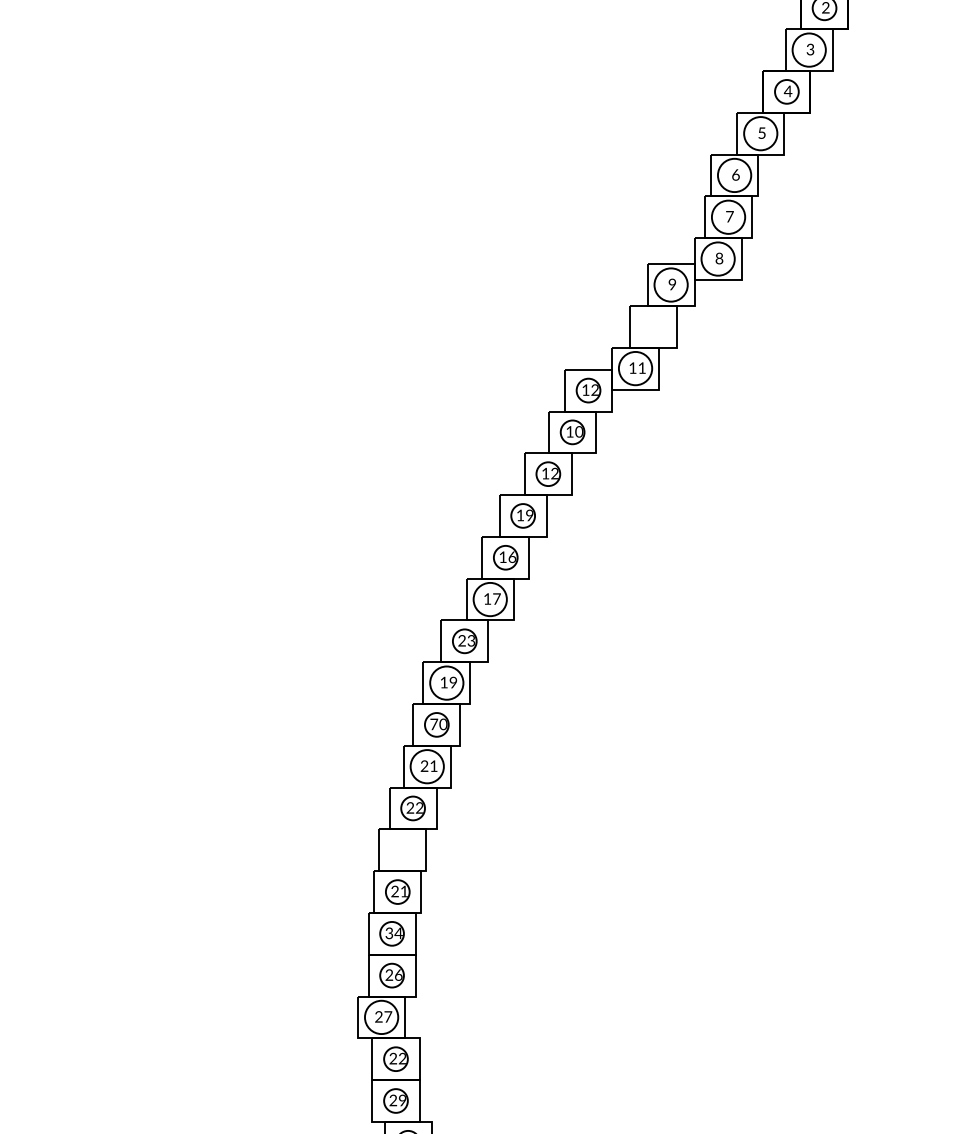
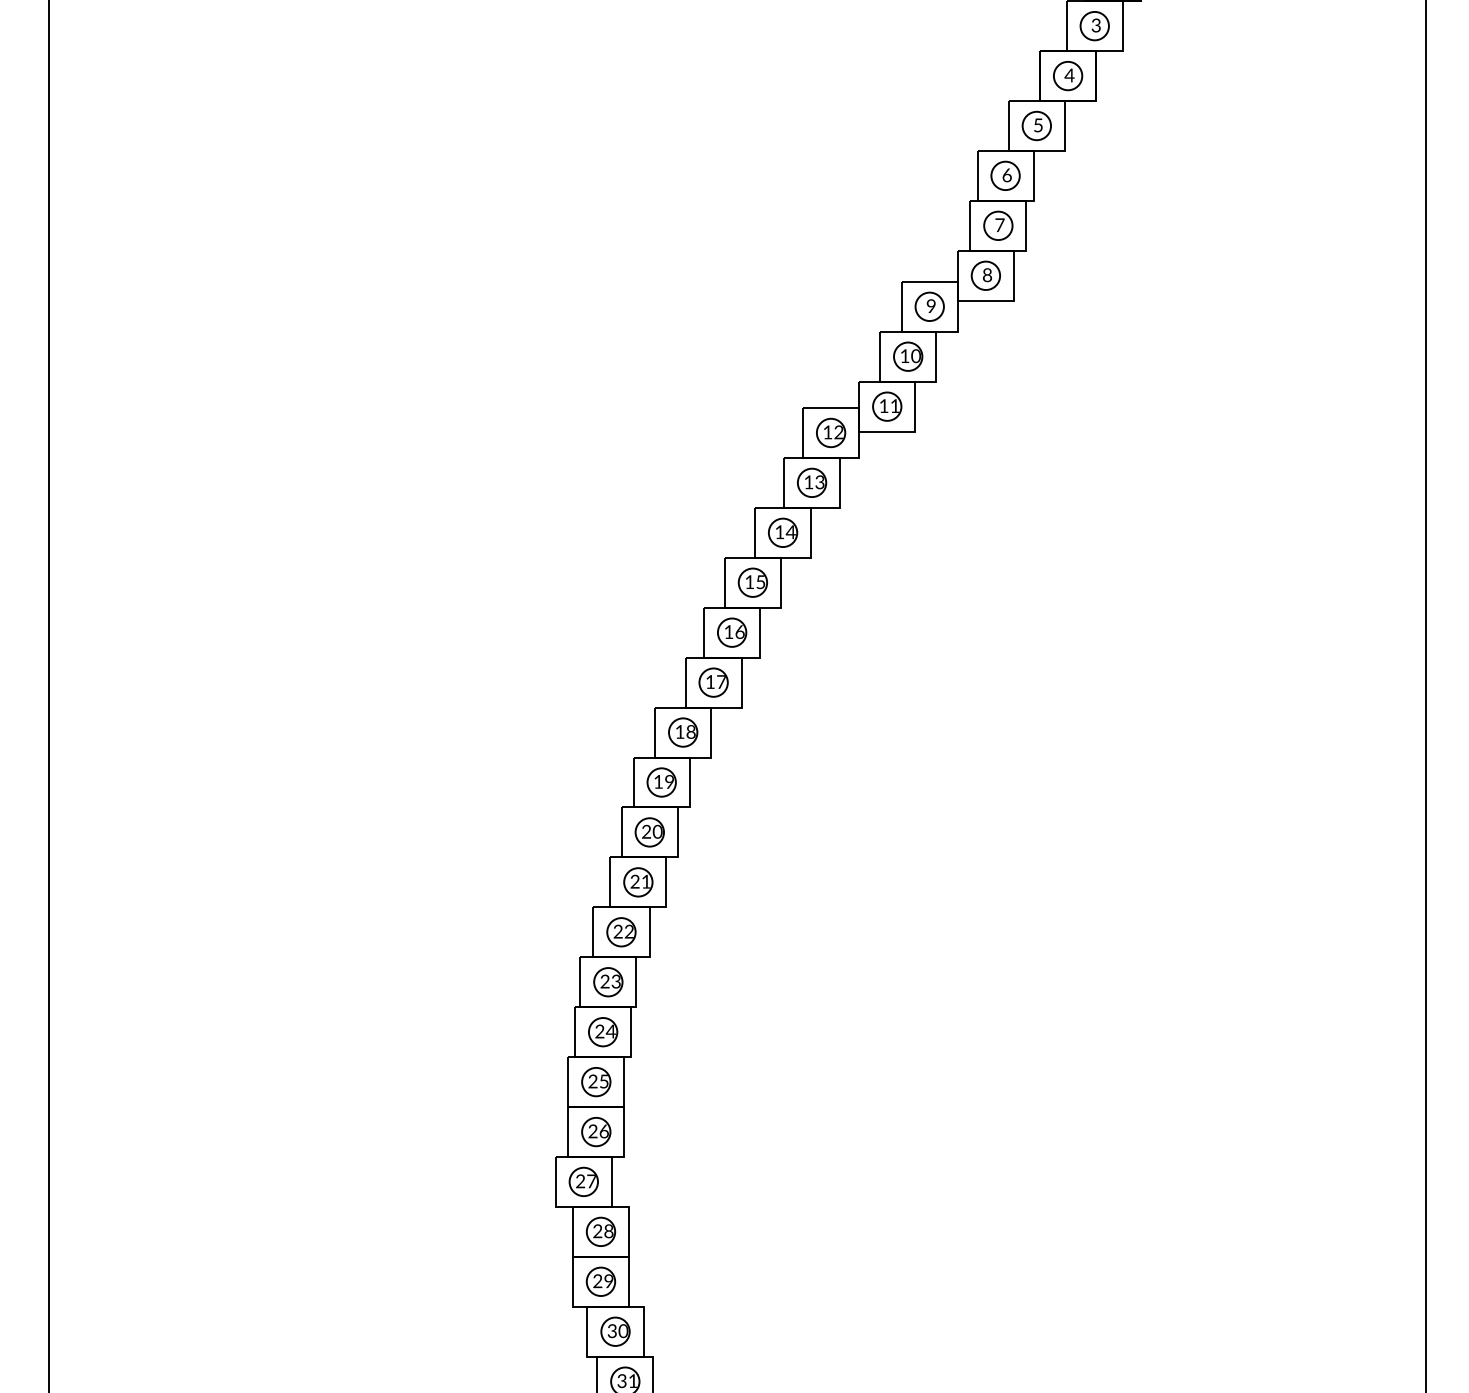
circle: (809, 49) -> (1094, 25), size x0.71
circle: (760, 133) -> (1036, 125), size x0.71
circle: (734, 175) -> (1005, 175), size x0.71
circle: (728, 216) -> (998, 225), size x0.71
circle: (717, 258) -> (985, 275), size x0.71
circle: (670, 284) -> (929, 306), size x0.71
part: (653, 326) -> (908, 356), added
circle: (635, 368) -> (887, 406), size x0.71
text: (578, 432) -> (819, 482), 10 -> 13
text: (554, 473) -> (790, 532), 12 -> 14
text: (529, 515) -> (760, 582), 19 -> 15
circle: (490, 599) -> (713, 682), size x0.71
text: (466, 640) -> (685, 731), 23 -> 18
circle: (446, 683) -> (661, 782), size x0.71
text: (434, 724) -> (646, 831), 70 -> 20
circle: (427, 766) -> (638, 882), size x0.71
part: (402, 850) -> (608, 982), added
text: (403, 891) -> (610, 1031), 21 -> 24
text: (393, 933) -> (598, 1081), 34 -> 25
circle: (381, 1017) -> (583, 1181), size x0.71
text: (402, 1058) -> (608, 1231), 22 -> 28

